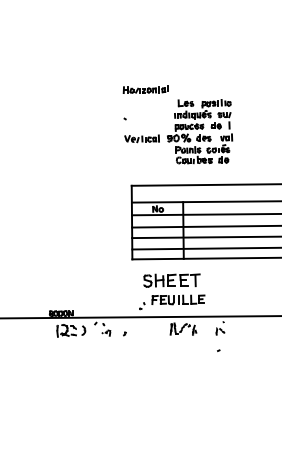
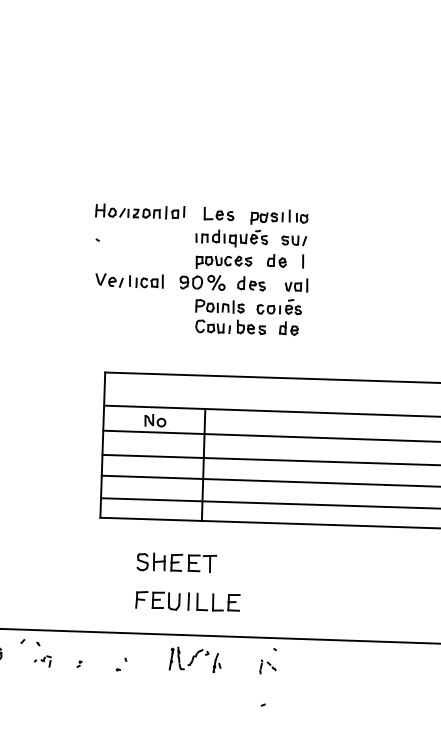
part: (145, 89) -> (139, 211), moved
part: (171, 280) -> (175, 562), size x0.71
part: (142, 306) -> (122, 665), moved

